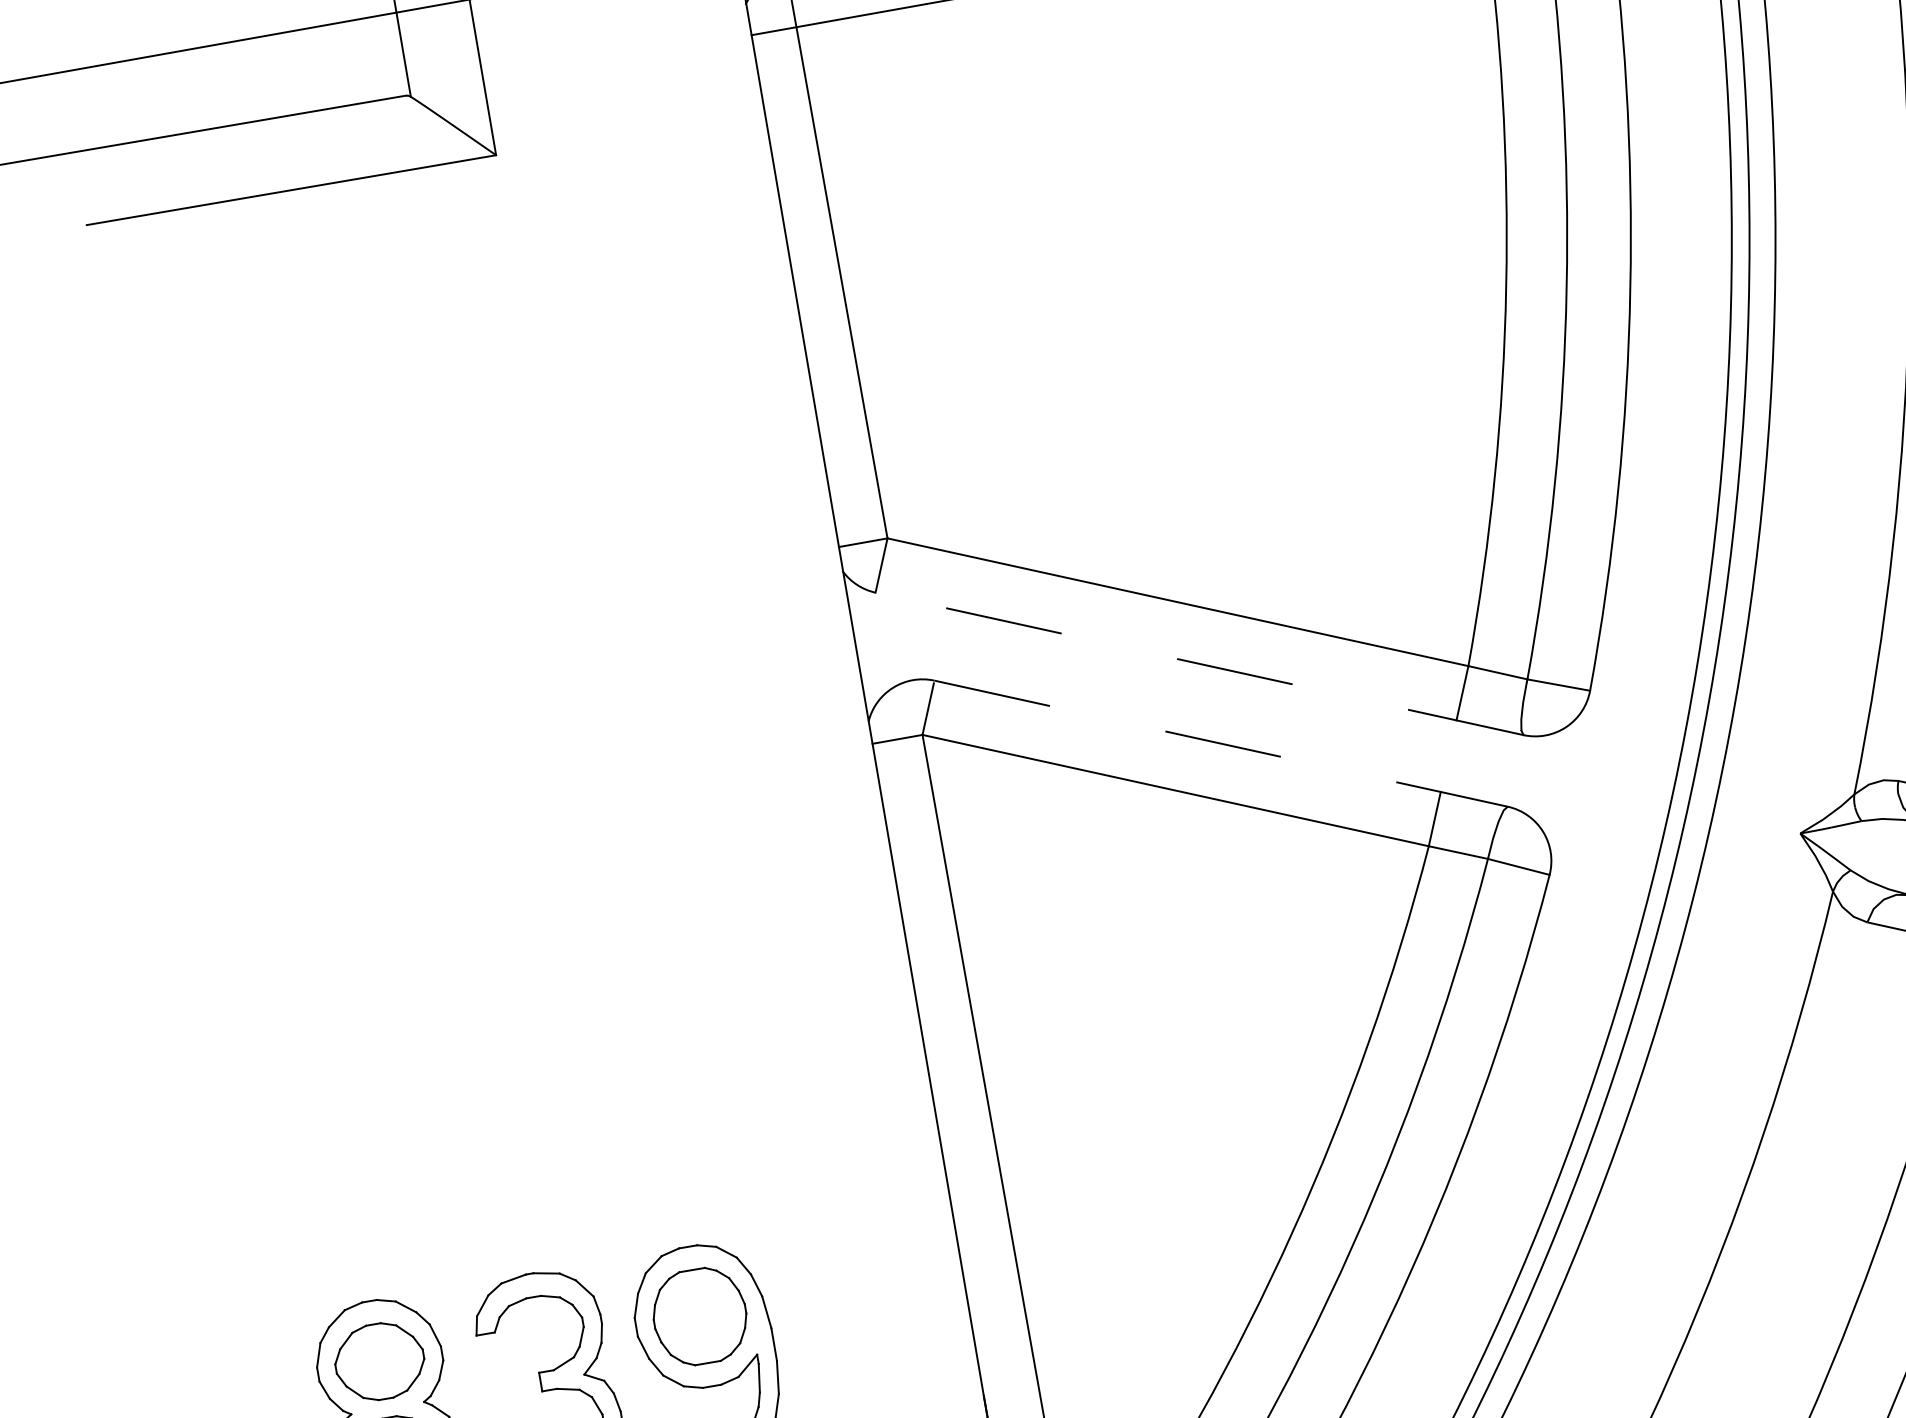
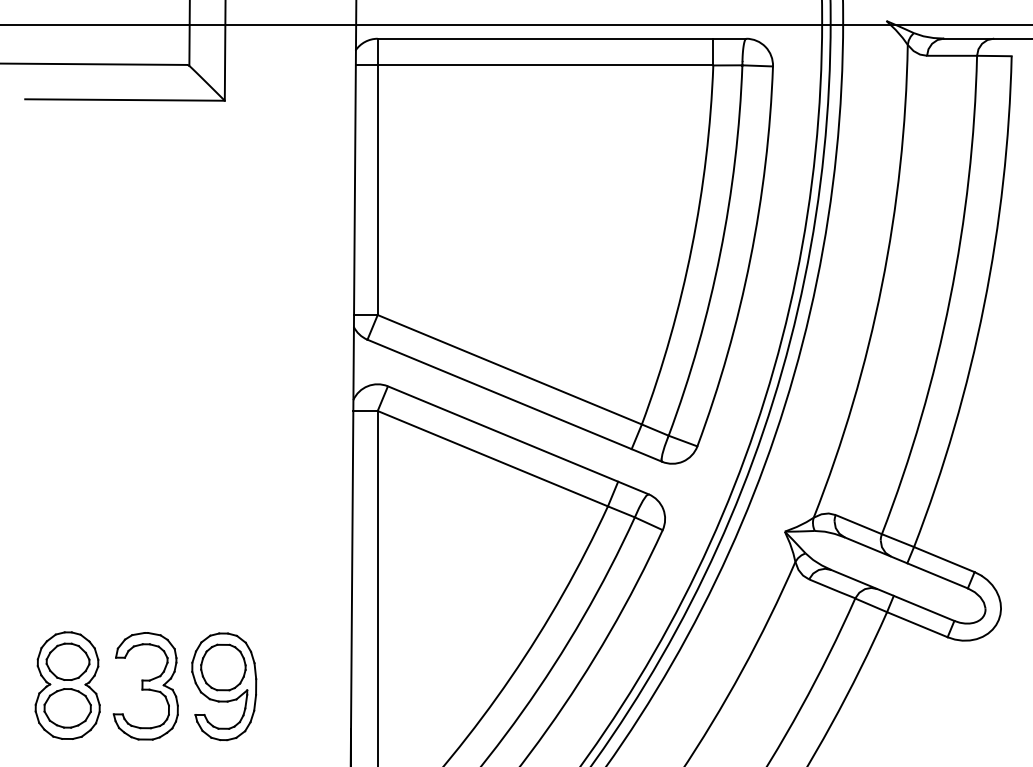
line: (1198, 663) -> (514, 400), dashed -> solid
line: (1221, 743) -> (518, 440), dashed -> solid

